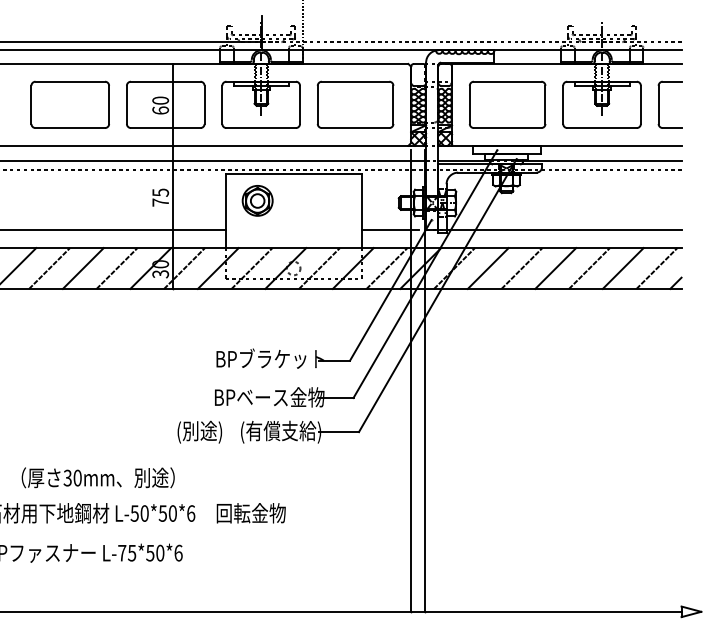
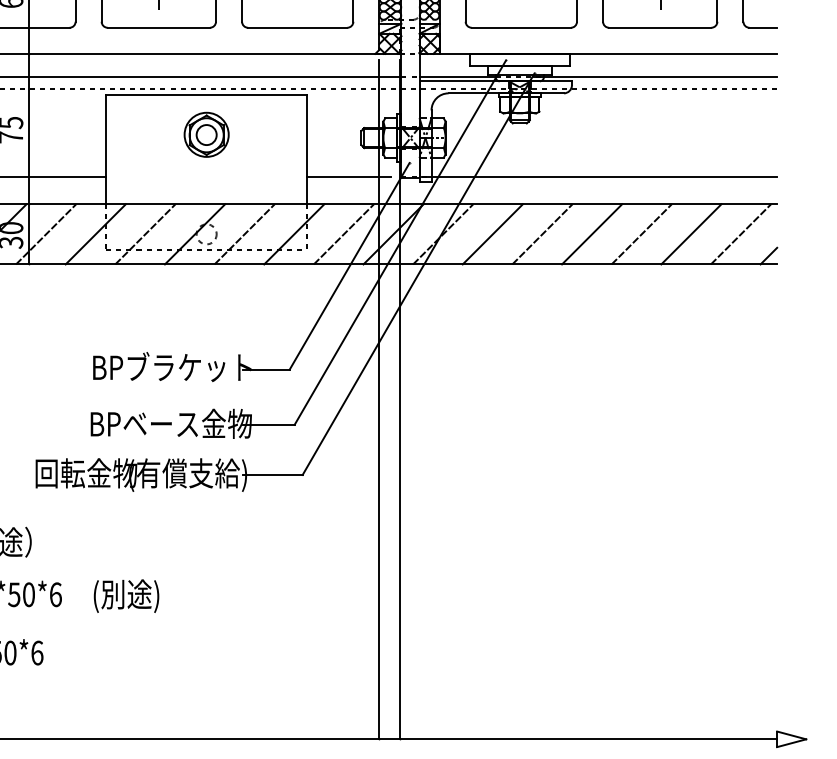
part: (257, 200) -> (206, 134), moved
text: (211, 431) -> (85, 474), (別途) -> 回転金物
text: (250, 514) -> (143, 596), 回転金物 -> (別途)

